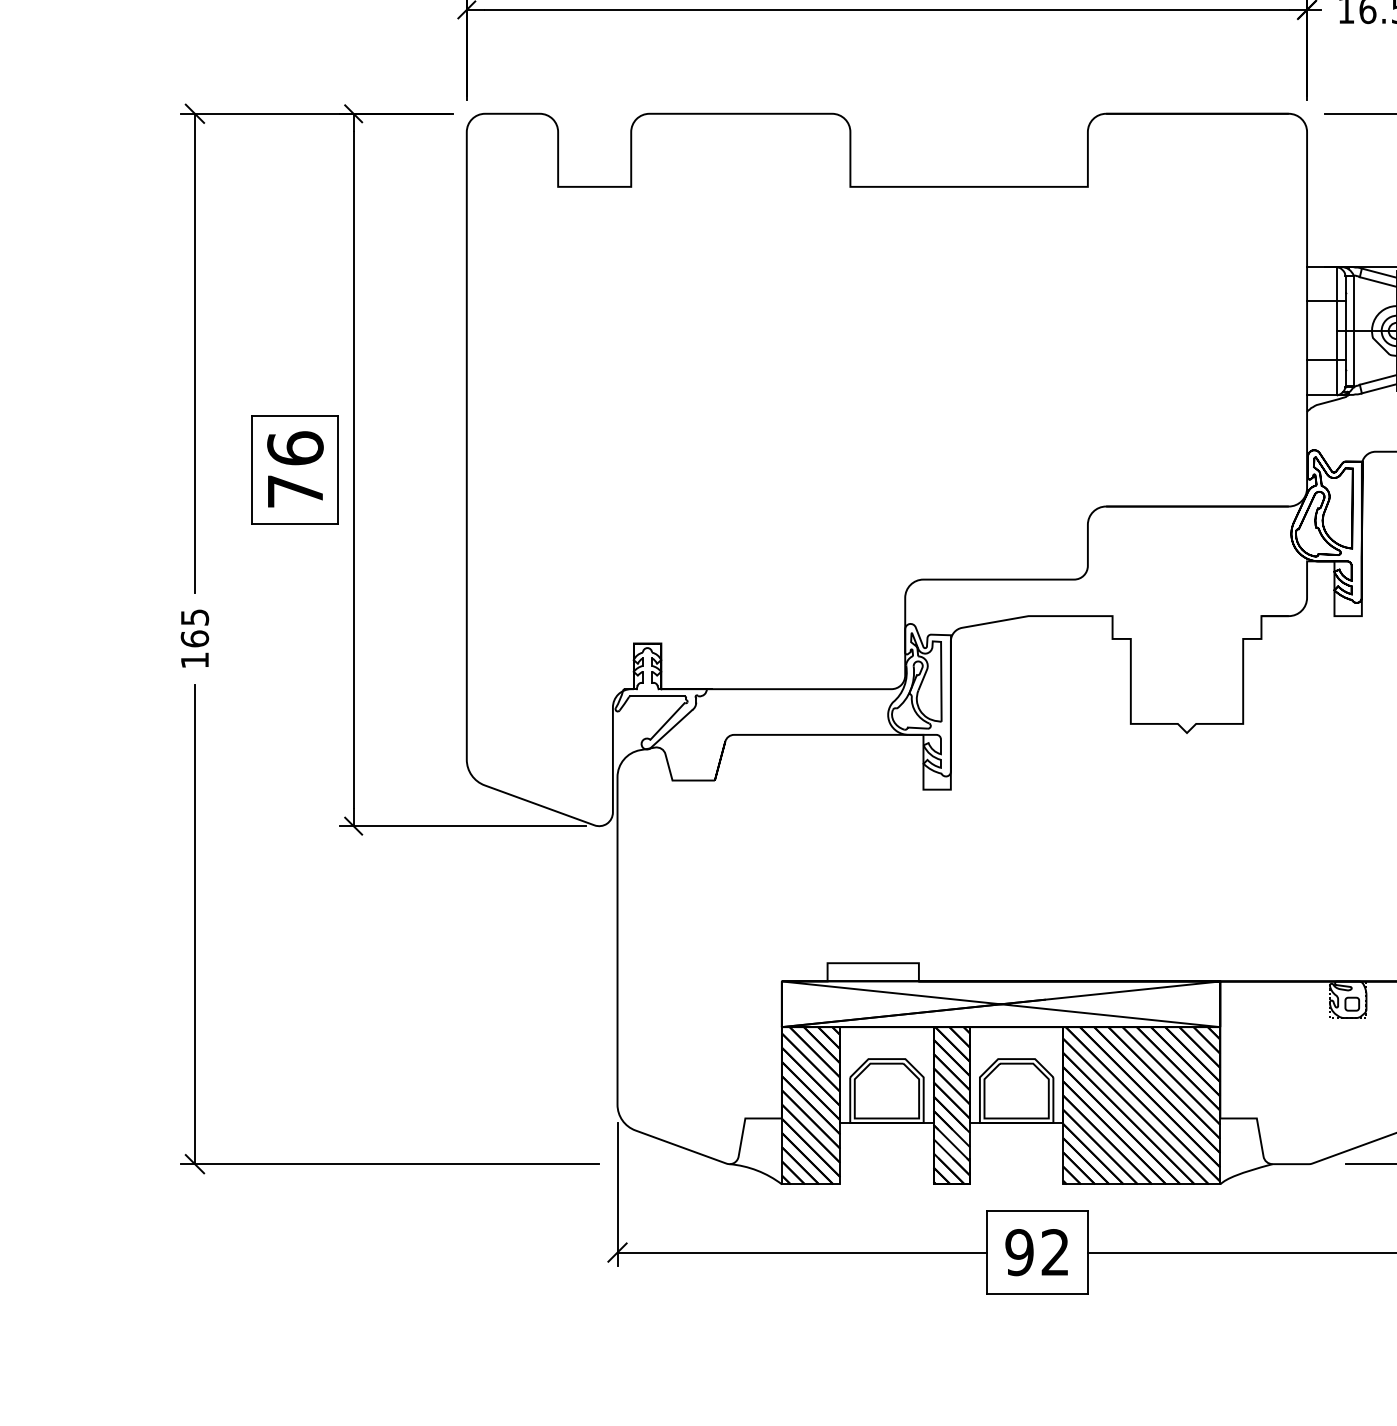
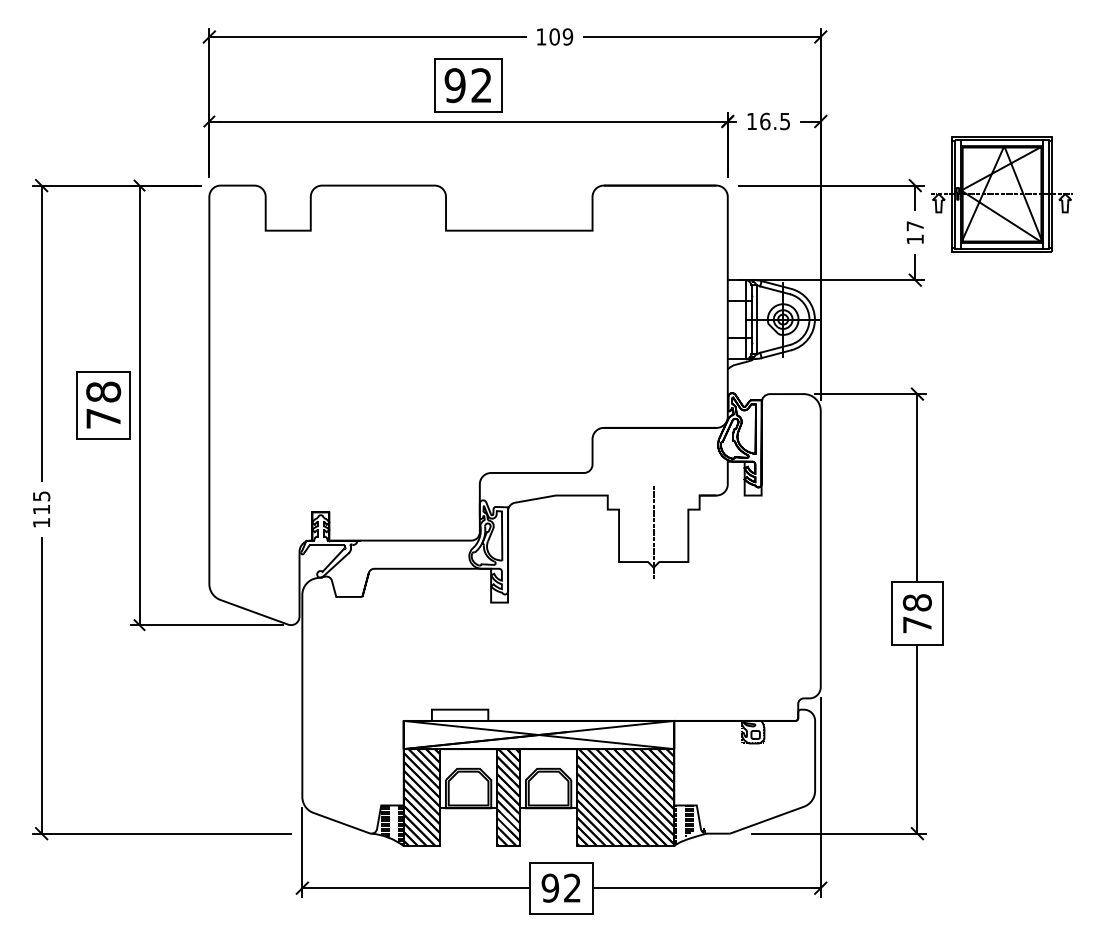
text: (295, 447) -> (103, 391), 76 -> 78
text: (194, 638) -> (41, 509), 165 -> 115
line: (1186, 674) -> (653, 531), added
hatch: (1246, 1150) -> (690, 825), added
hatch: (763, 1152) -> (392, 826), added

